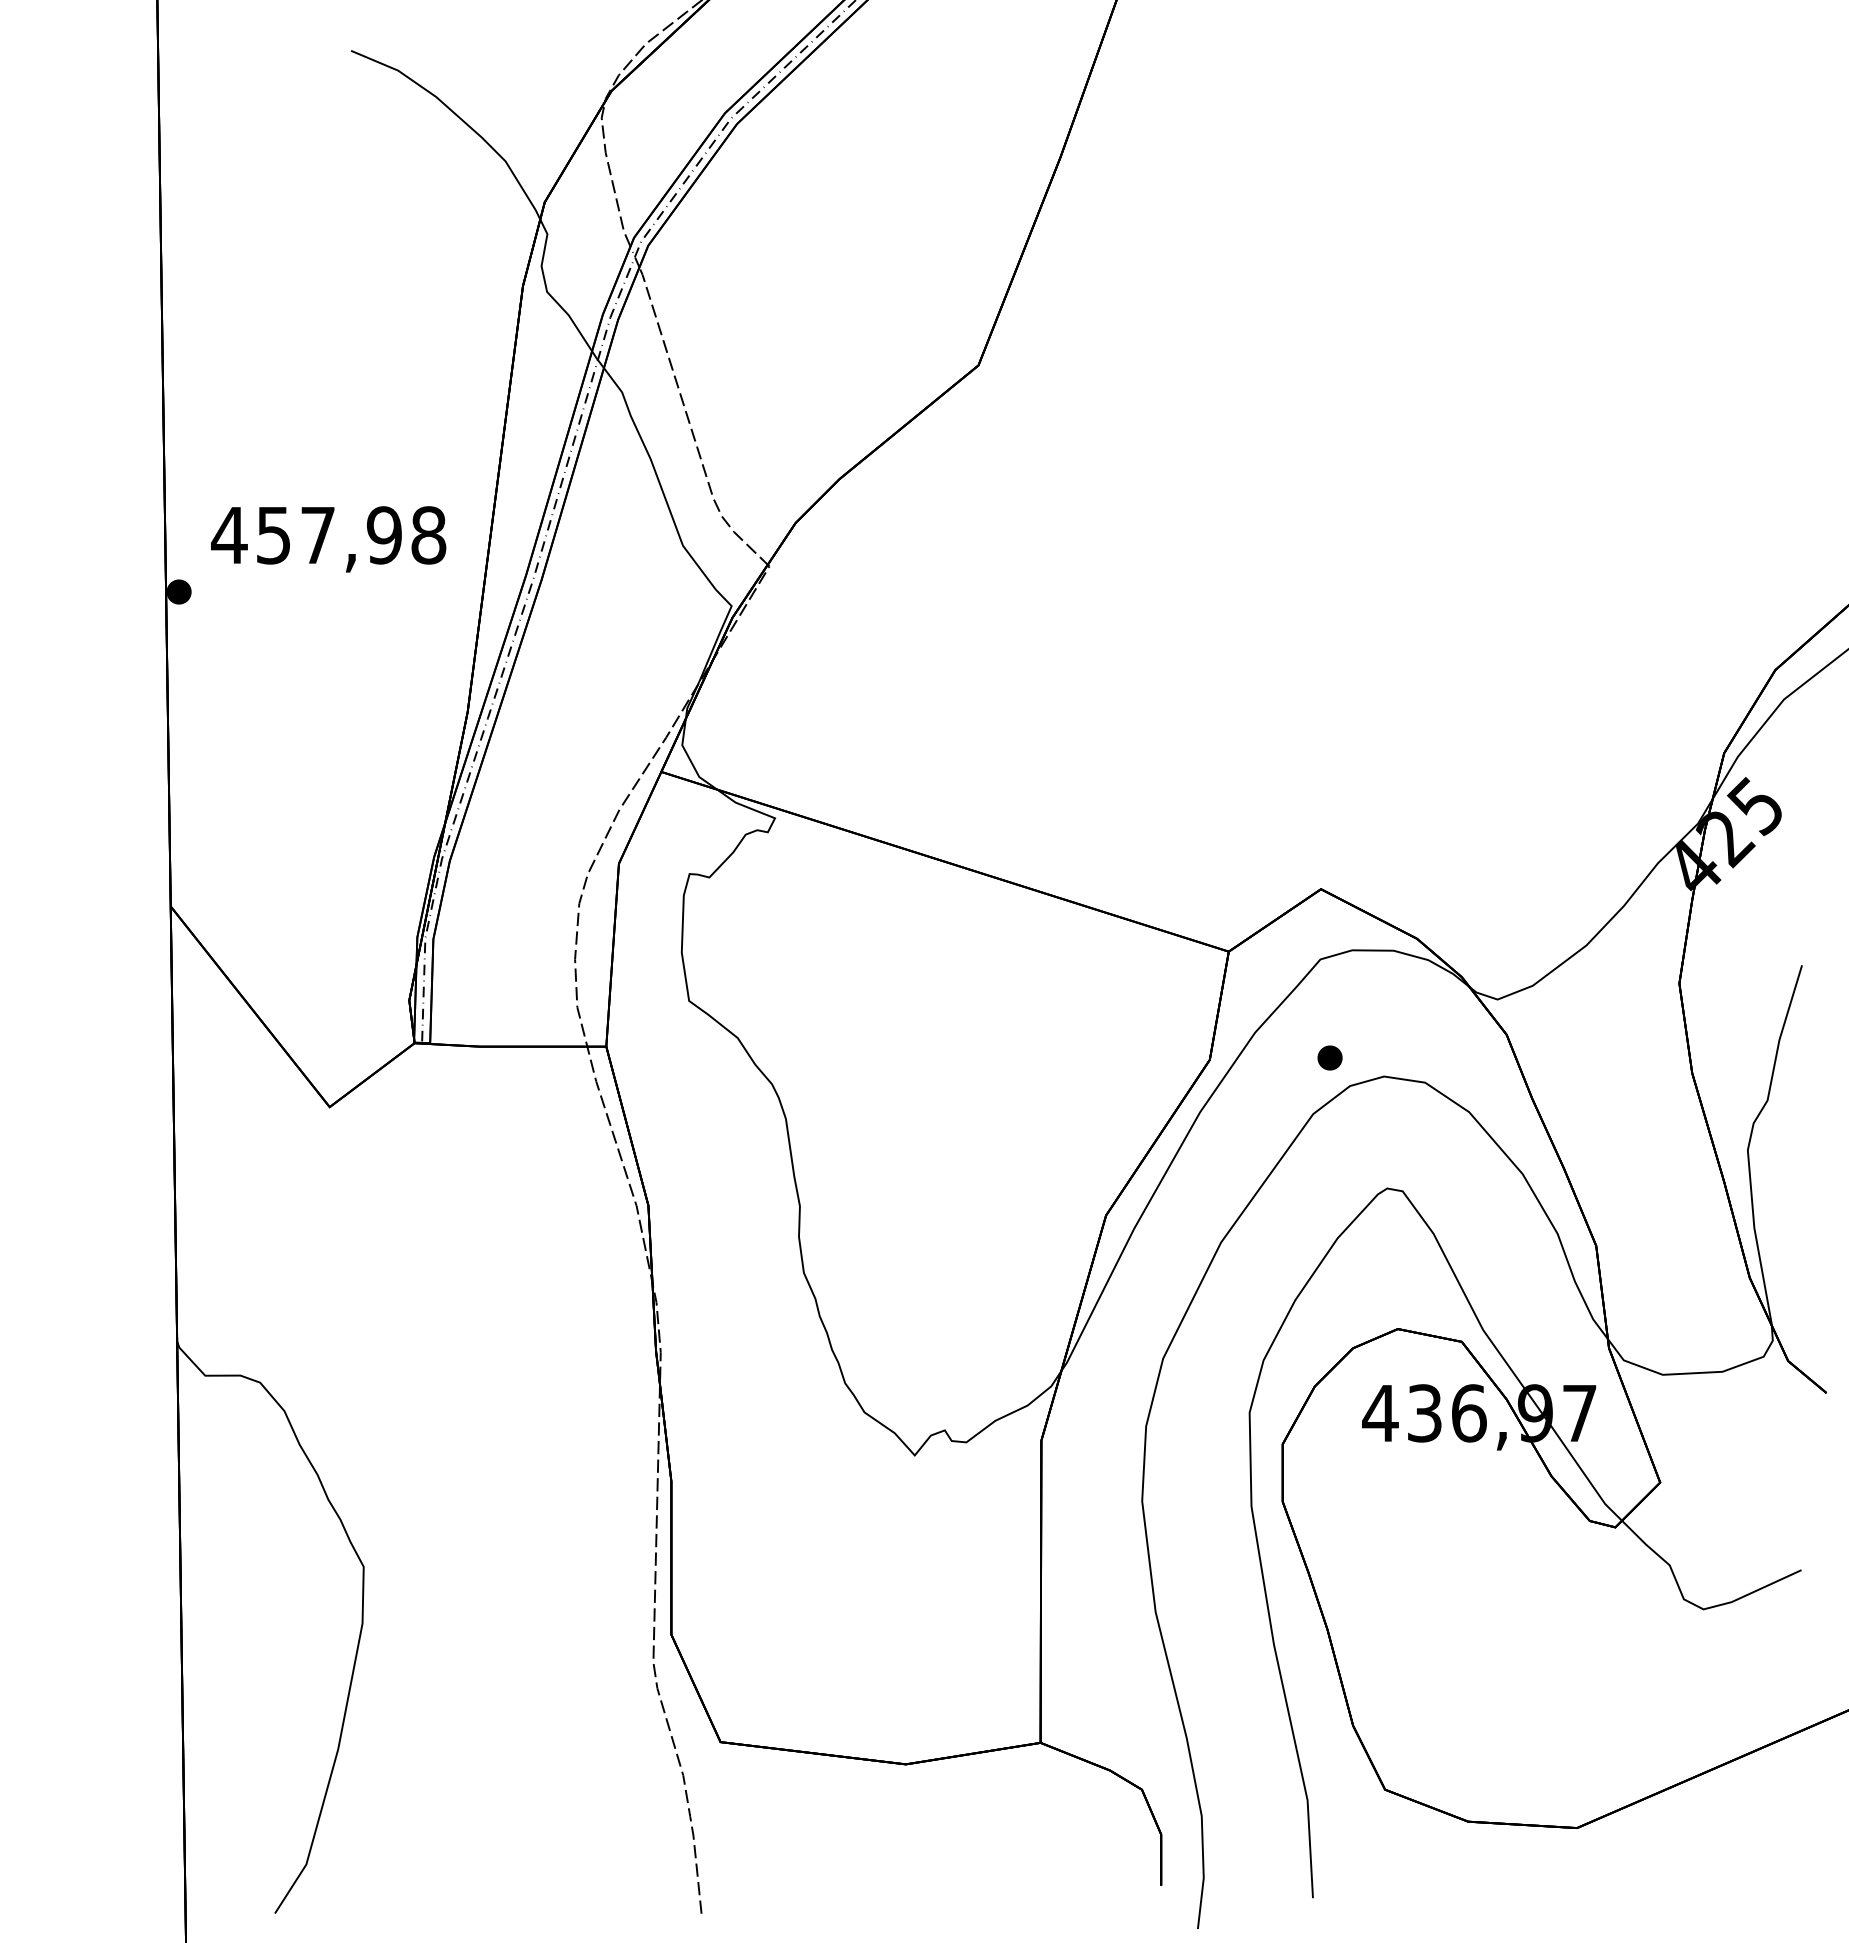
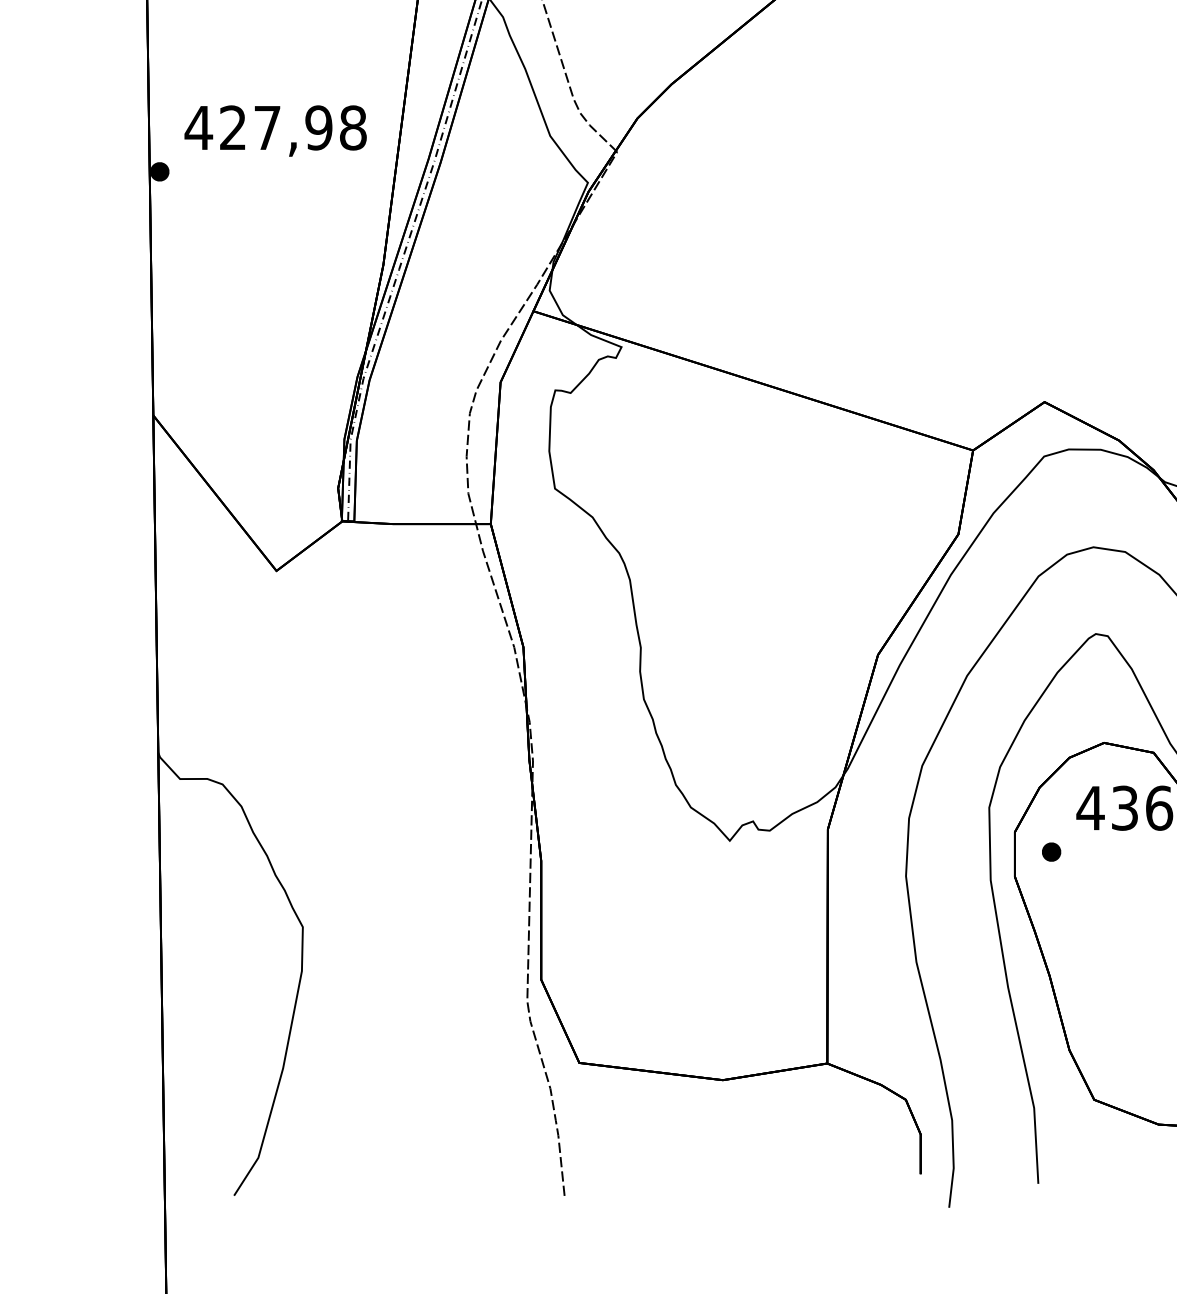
text: (273, 535) -> (232, 128), 457,98 -> 427,98
part: (1329, 1057) -> (1051, 851), moved

